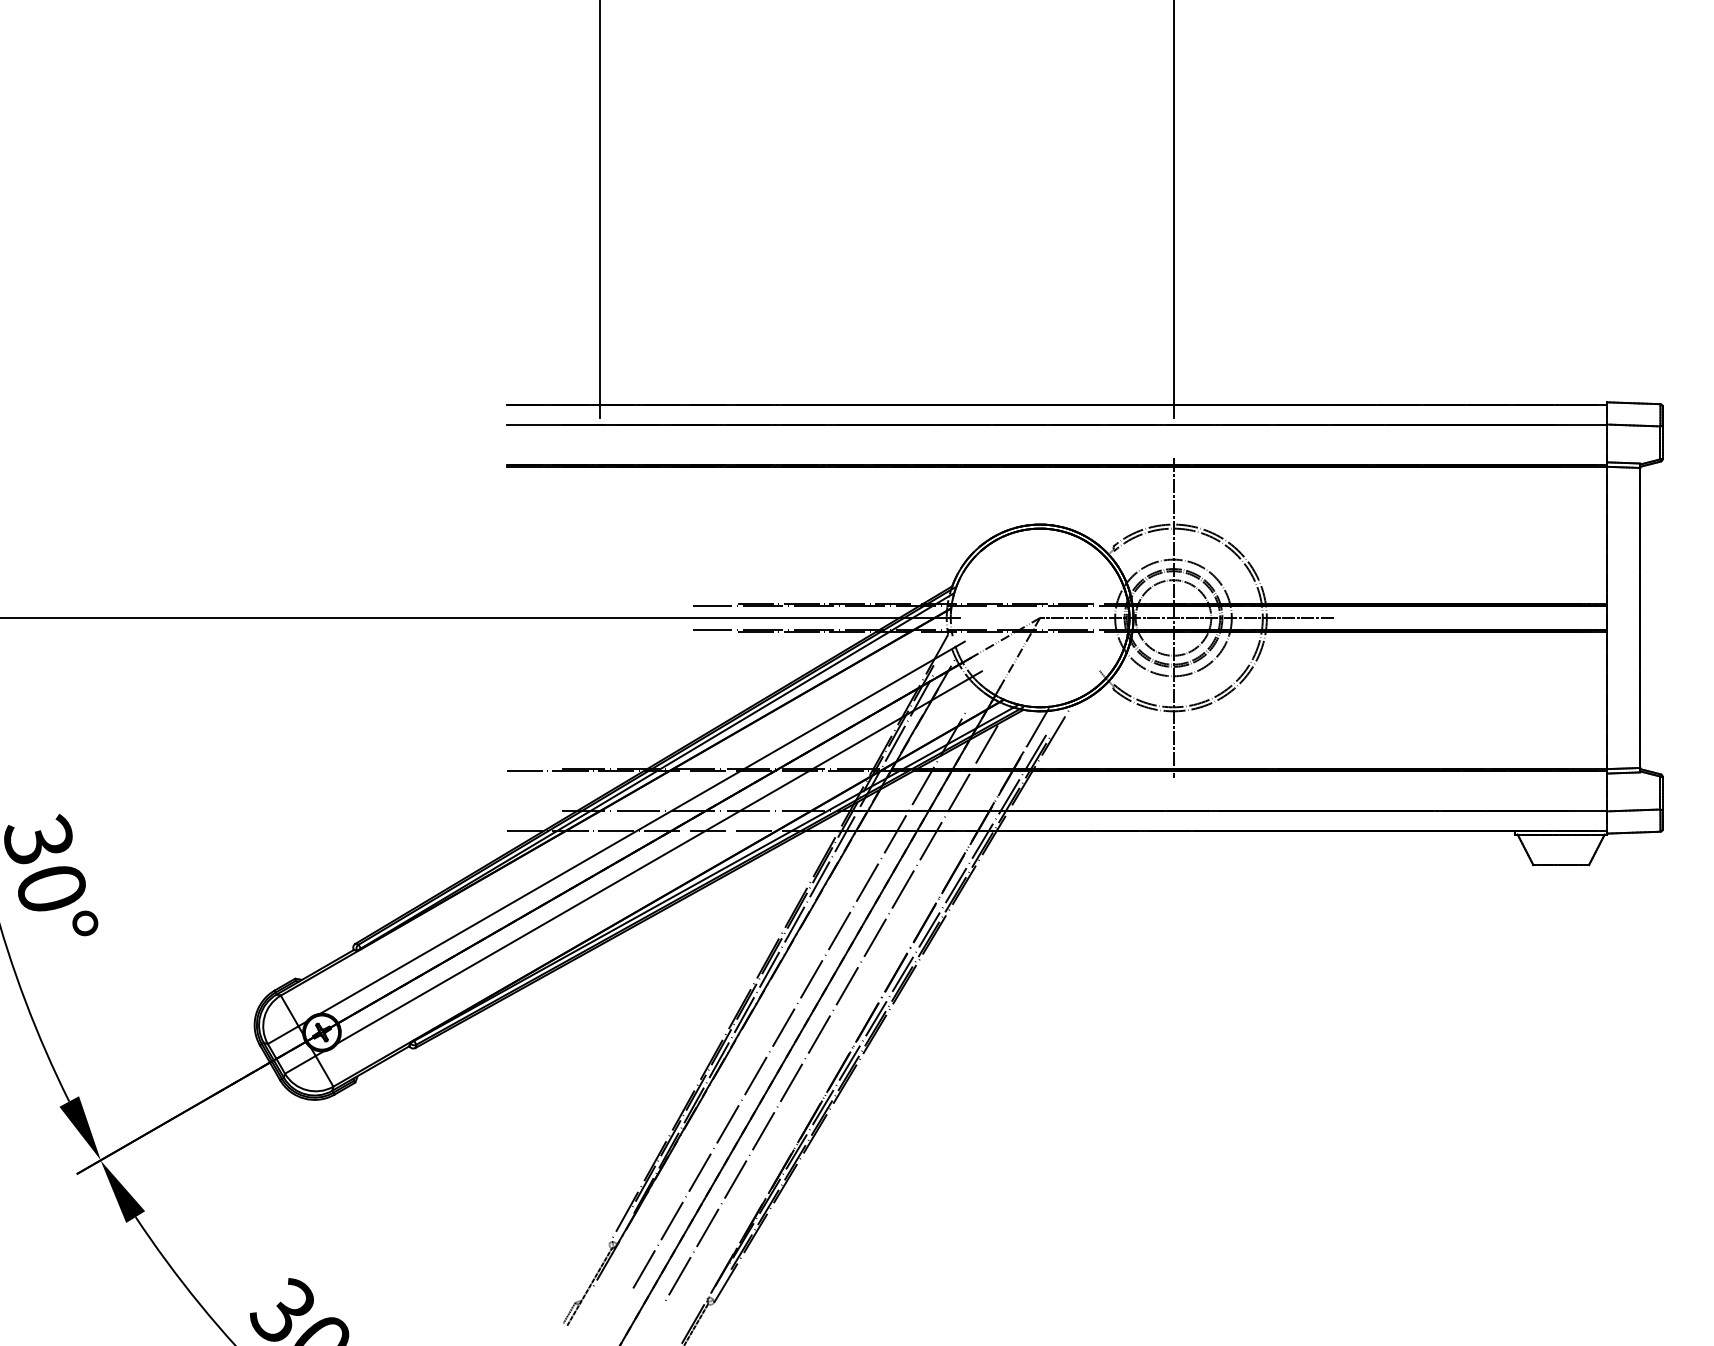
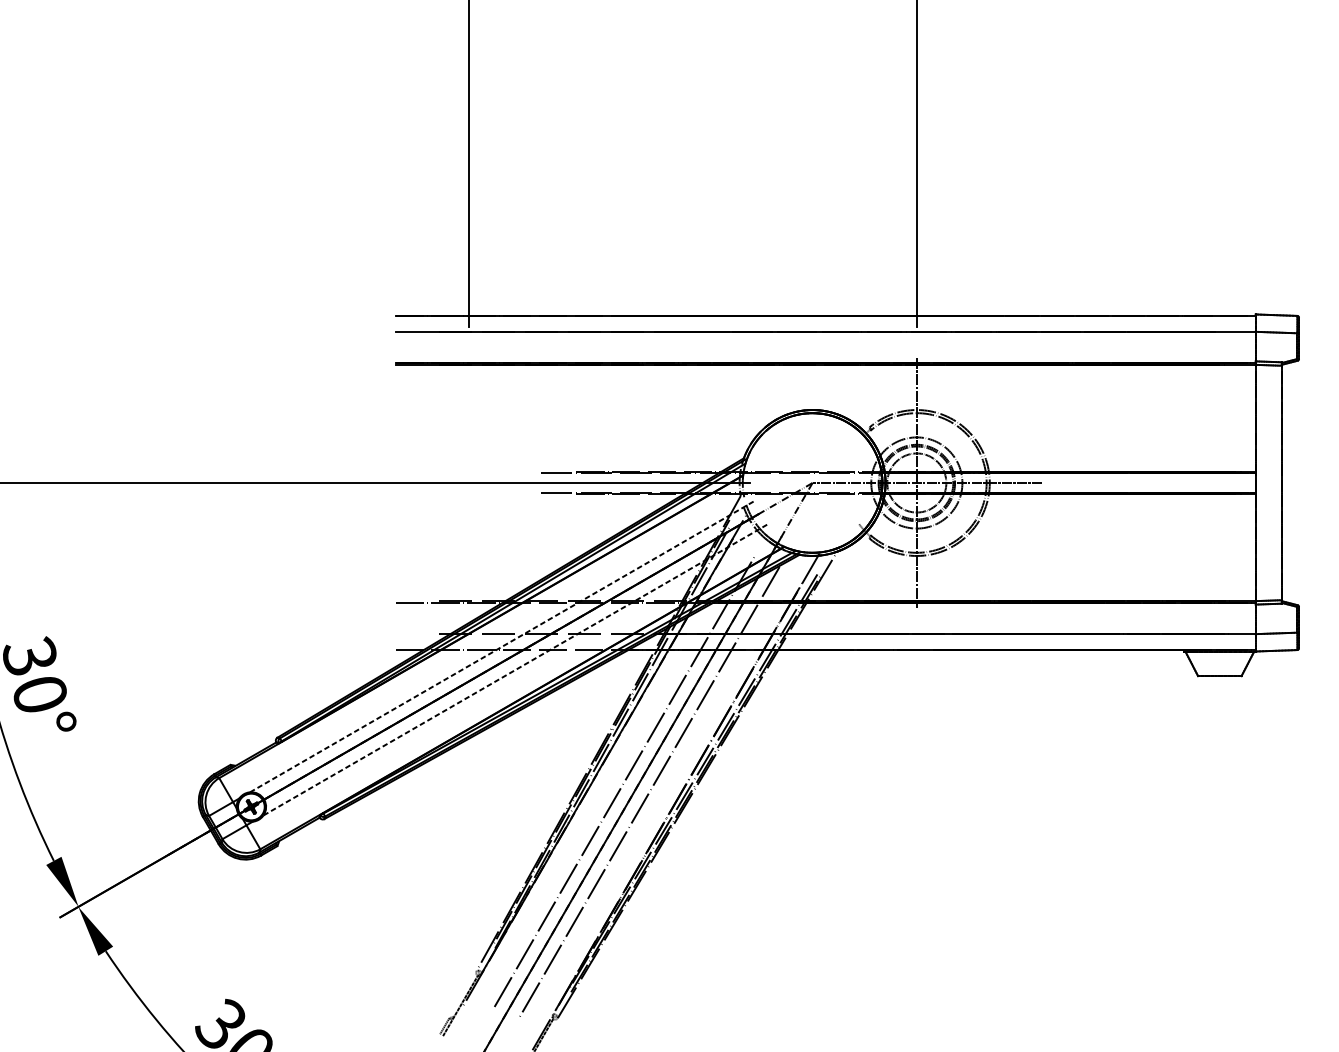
line: (642, 827) -> (501, 646), solid -> dashed
line: (659, 857) -> (515, 670), solid -> dashed

